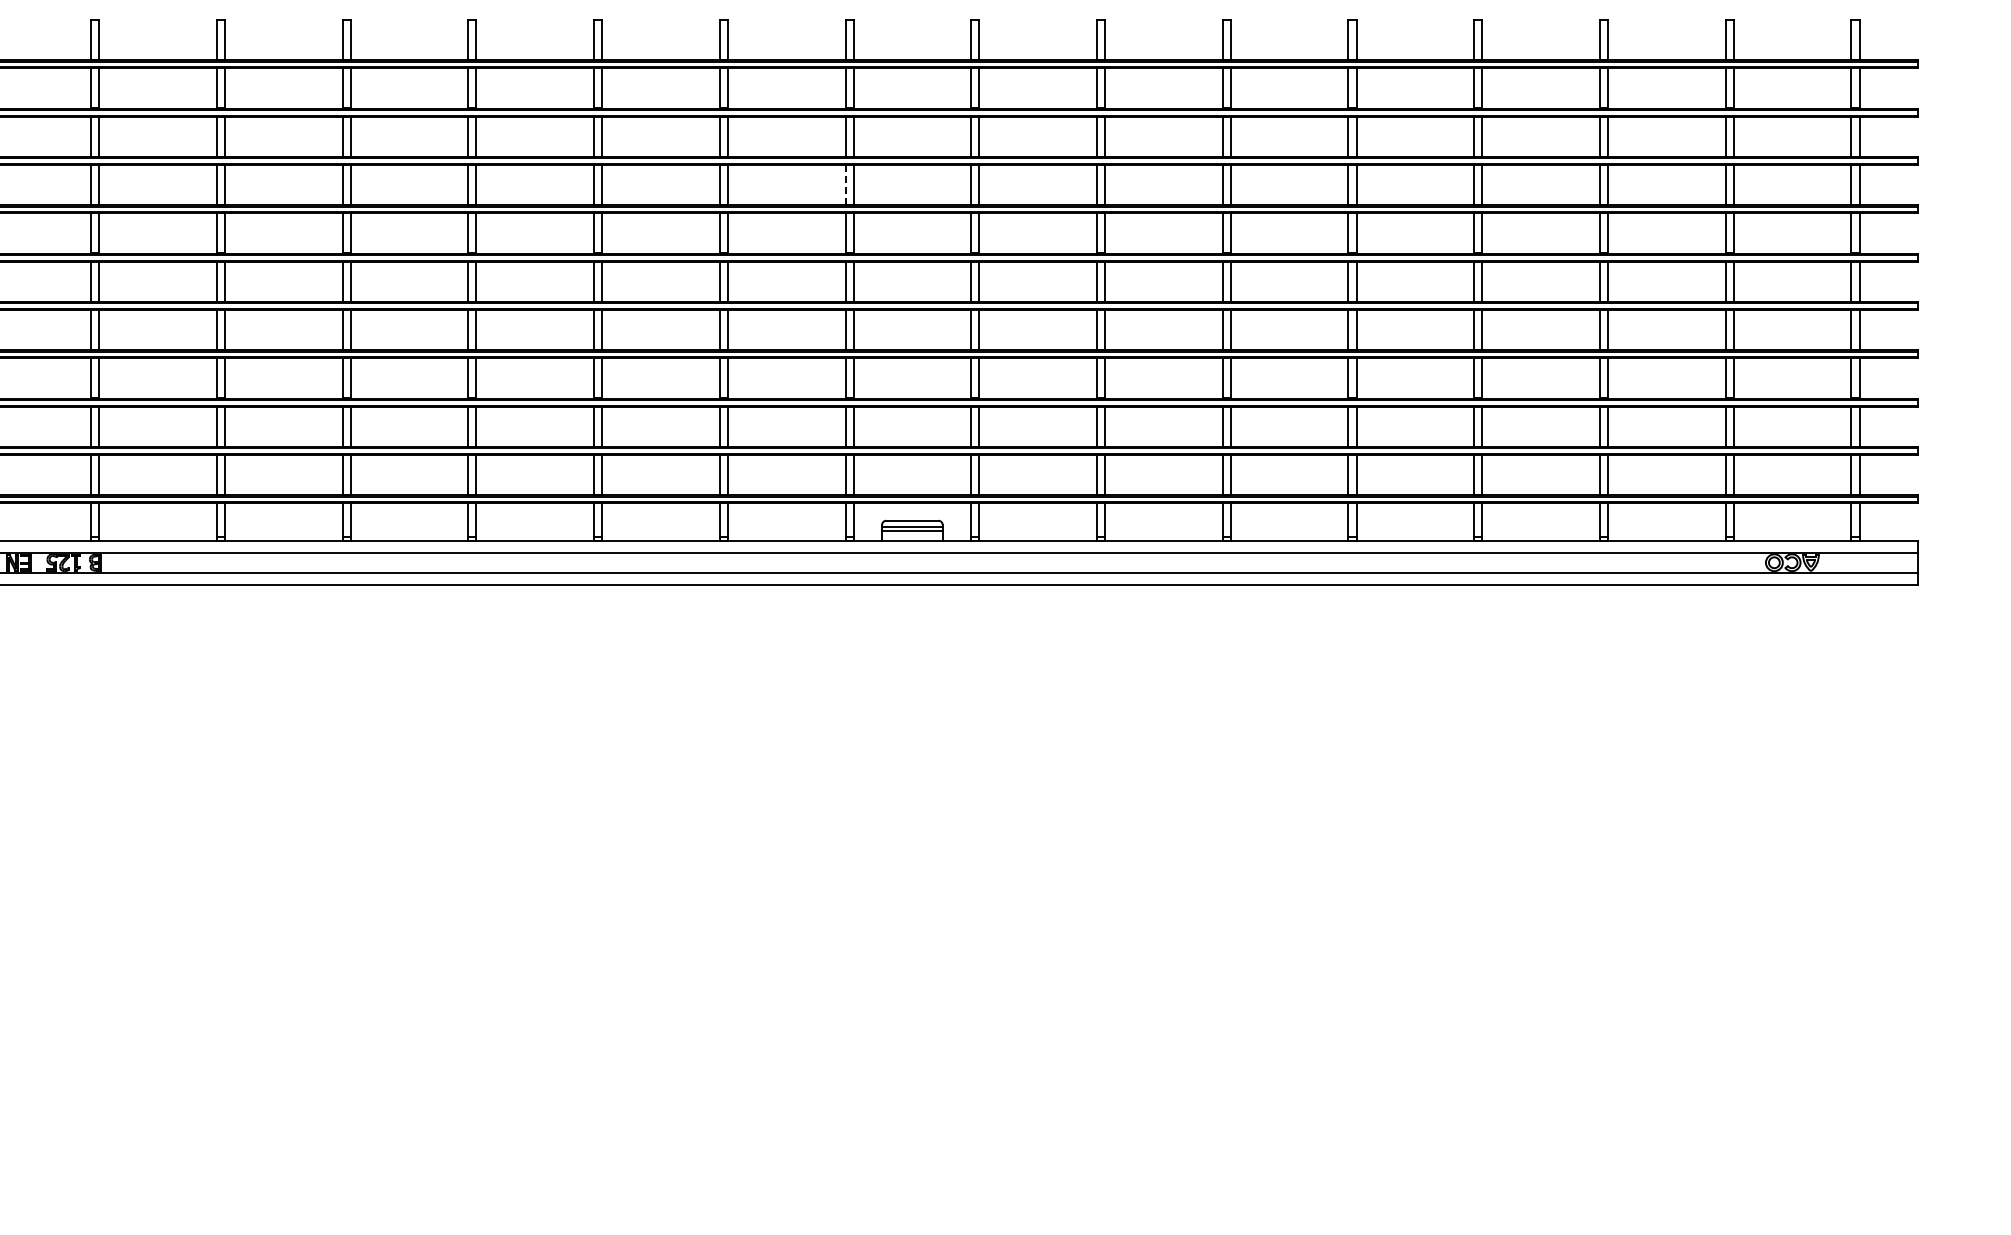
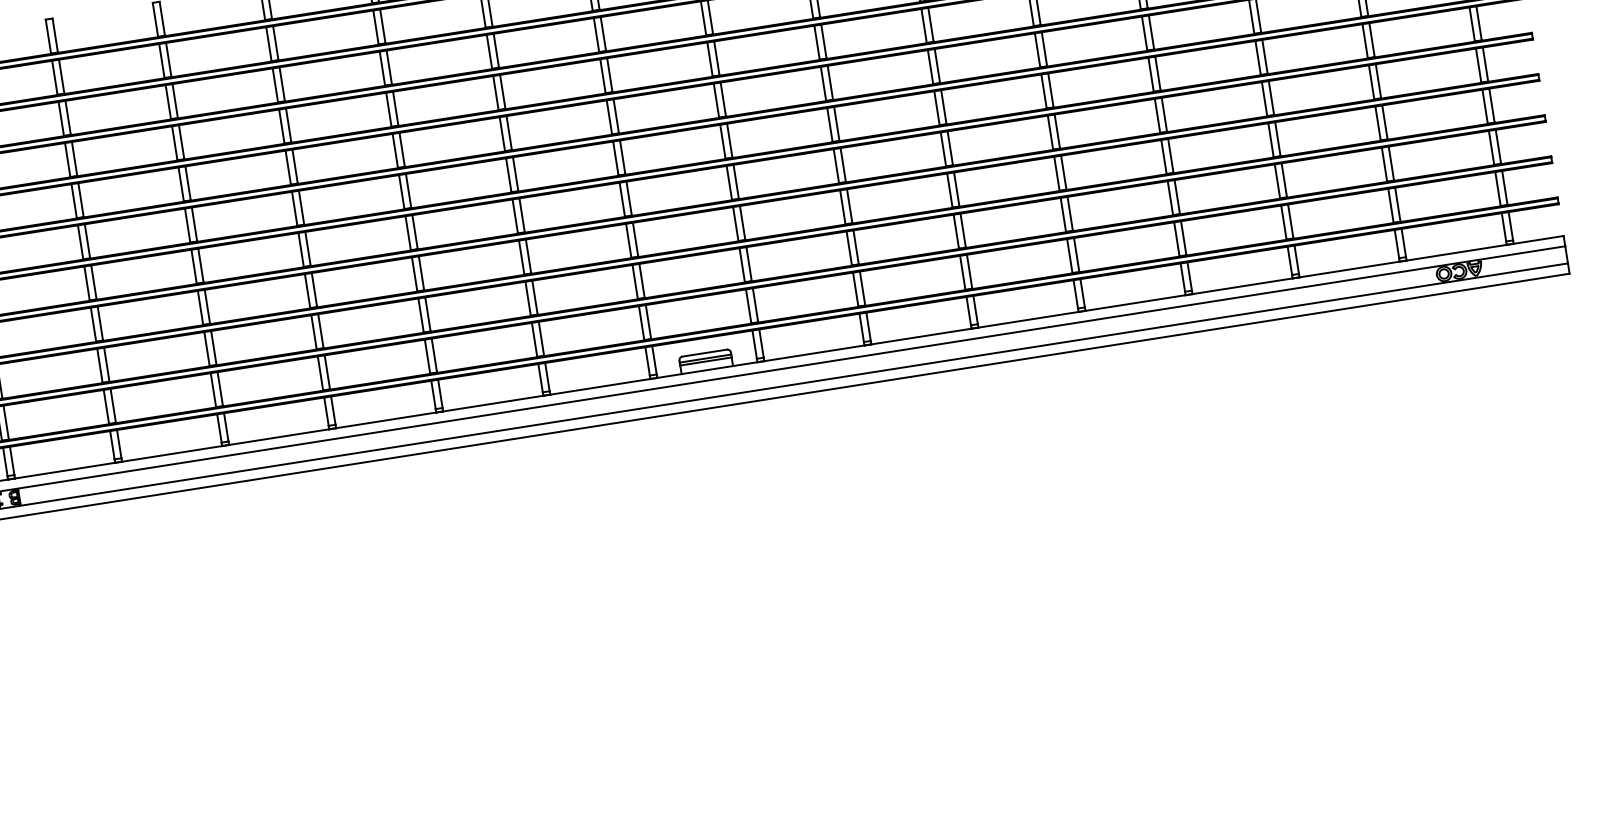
line: (845, 185) -> (603, 76), dashed -> solid

